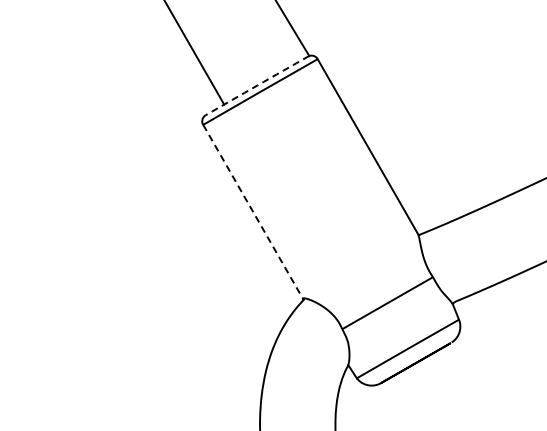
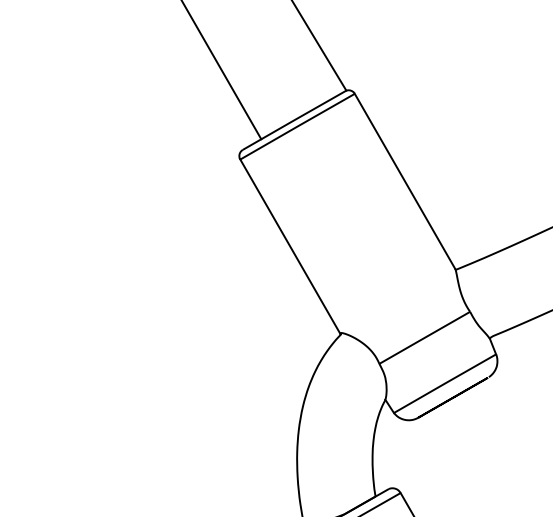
arc: (257, 85) -> (294, 120), dashed -> solid
line: (253, 211) -> (290, 246), dashed -> solid

